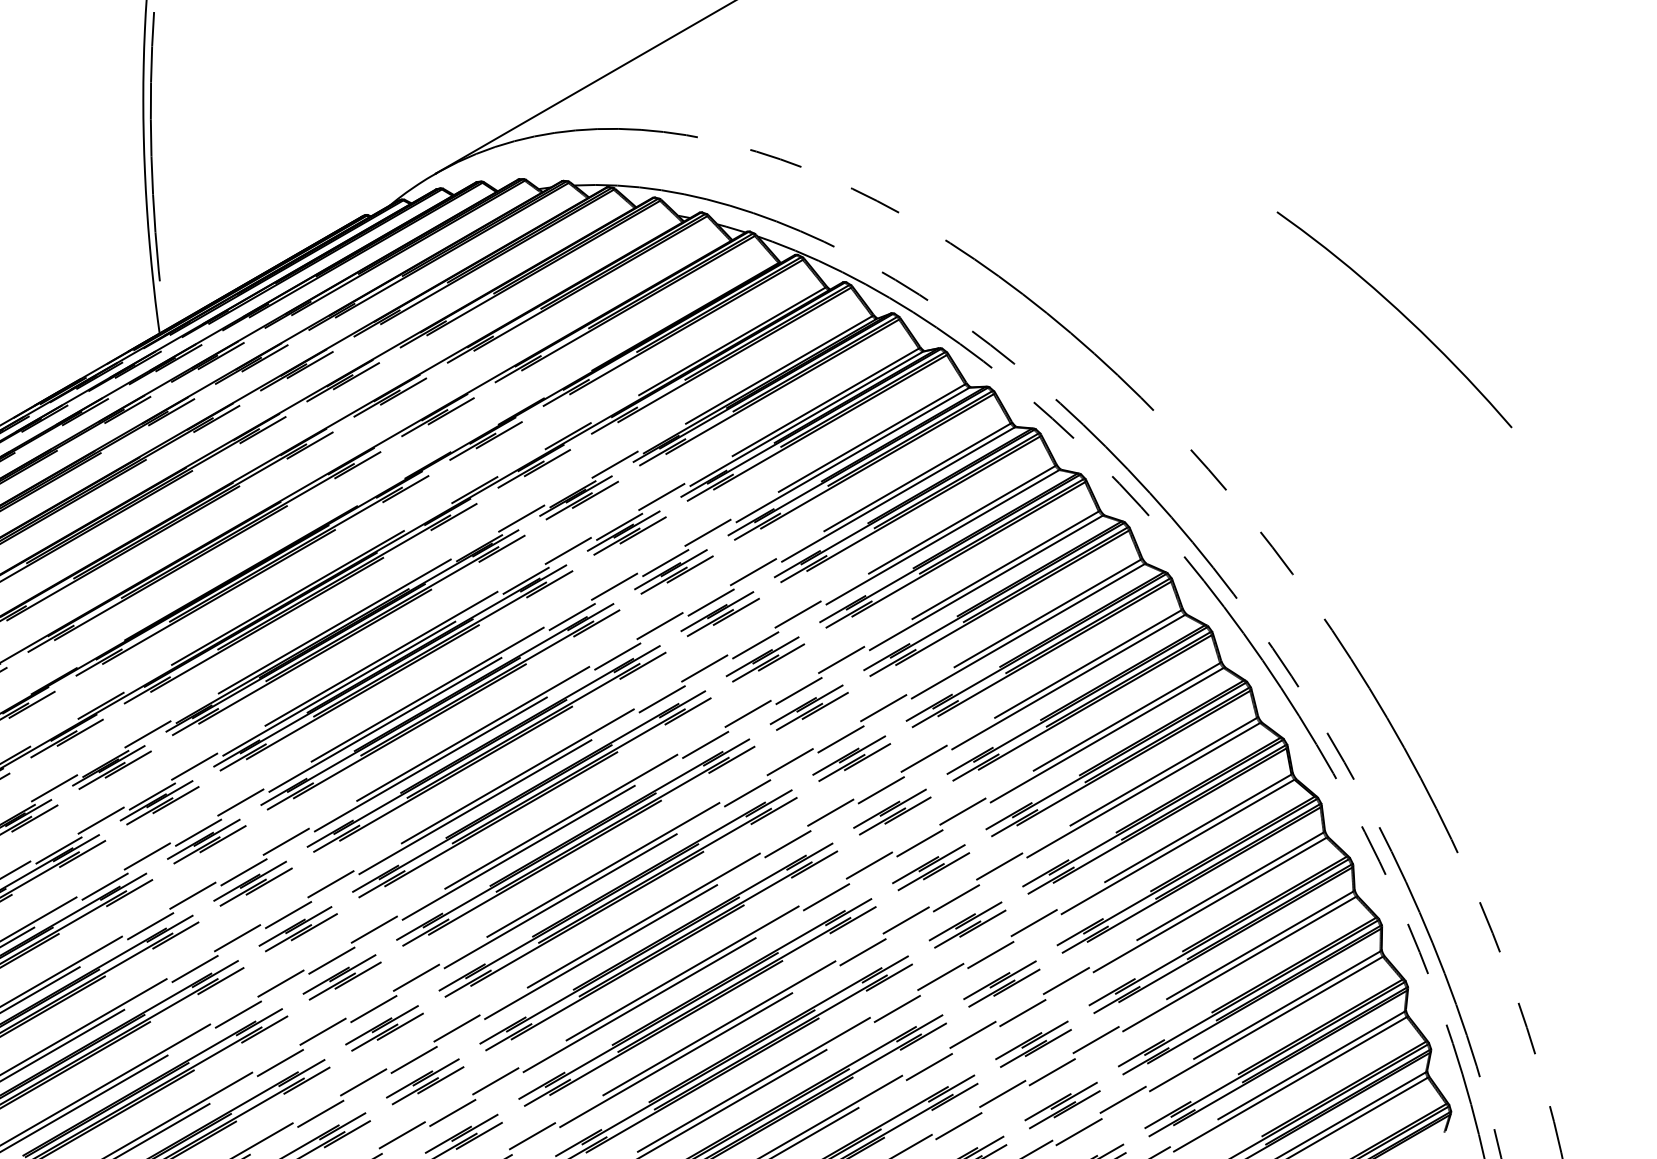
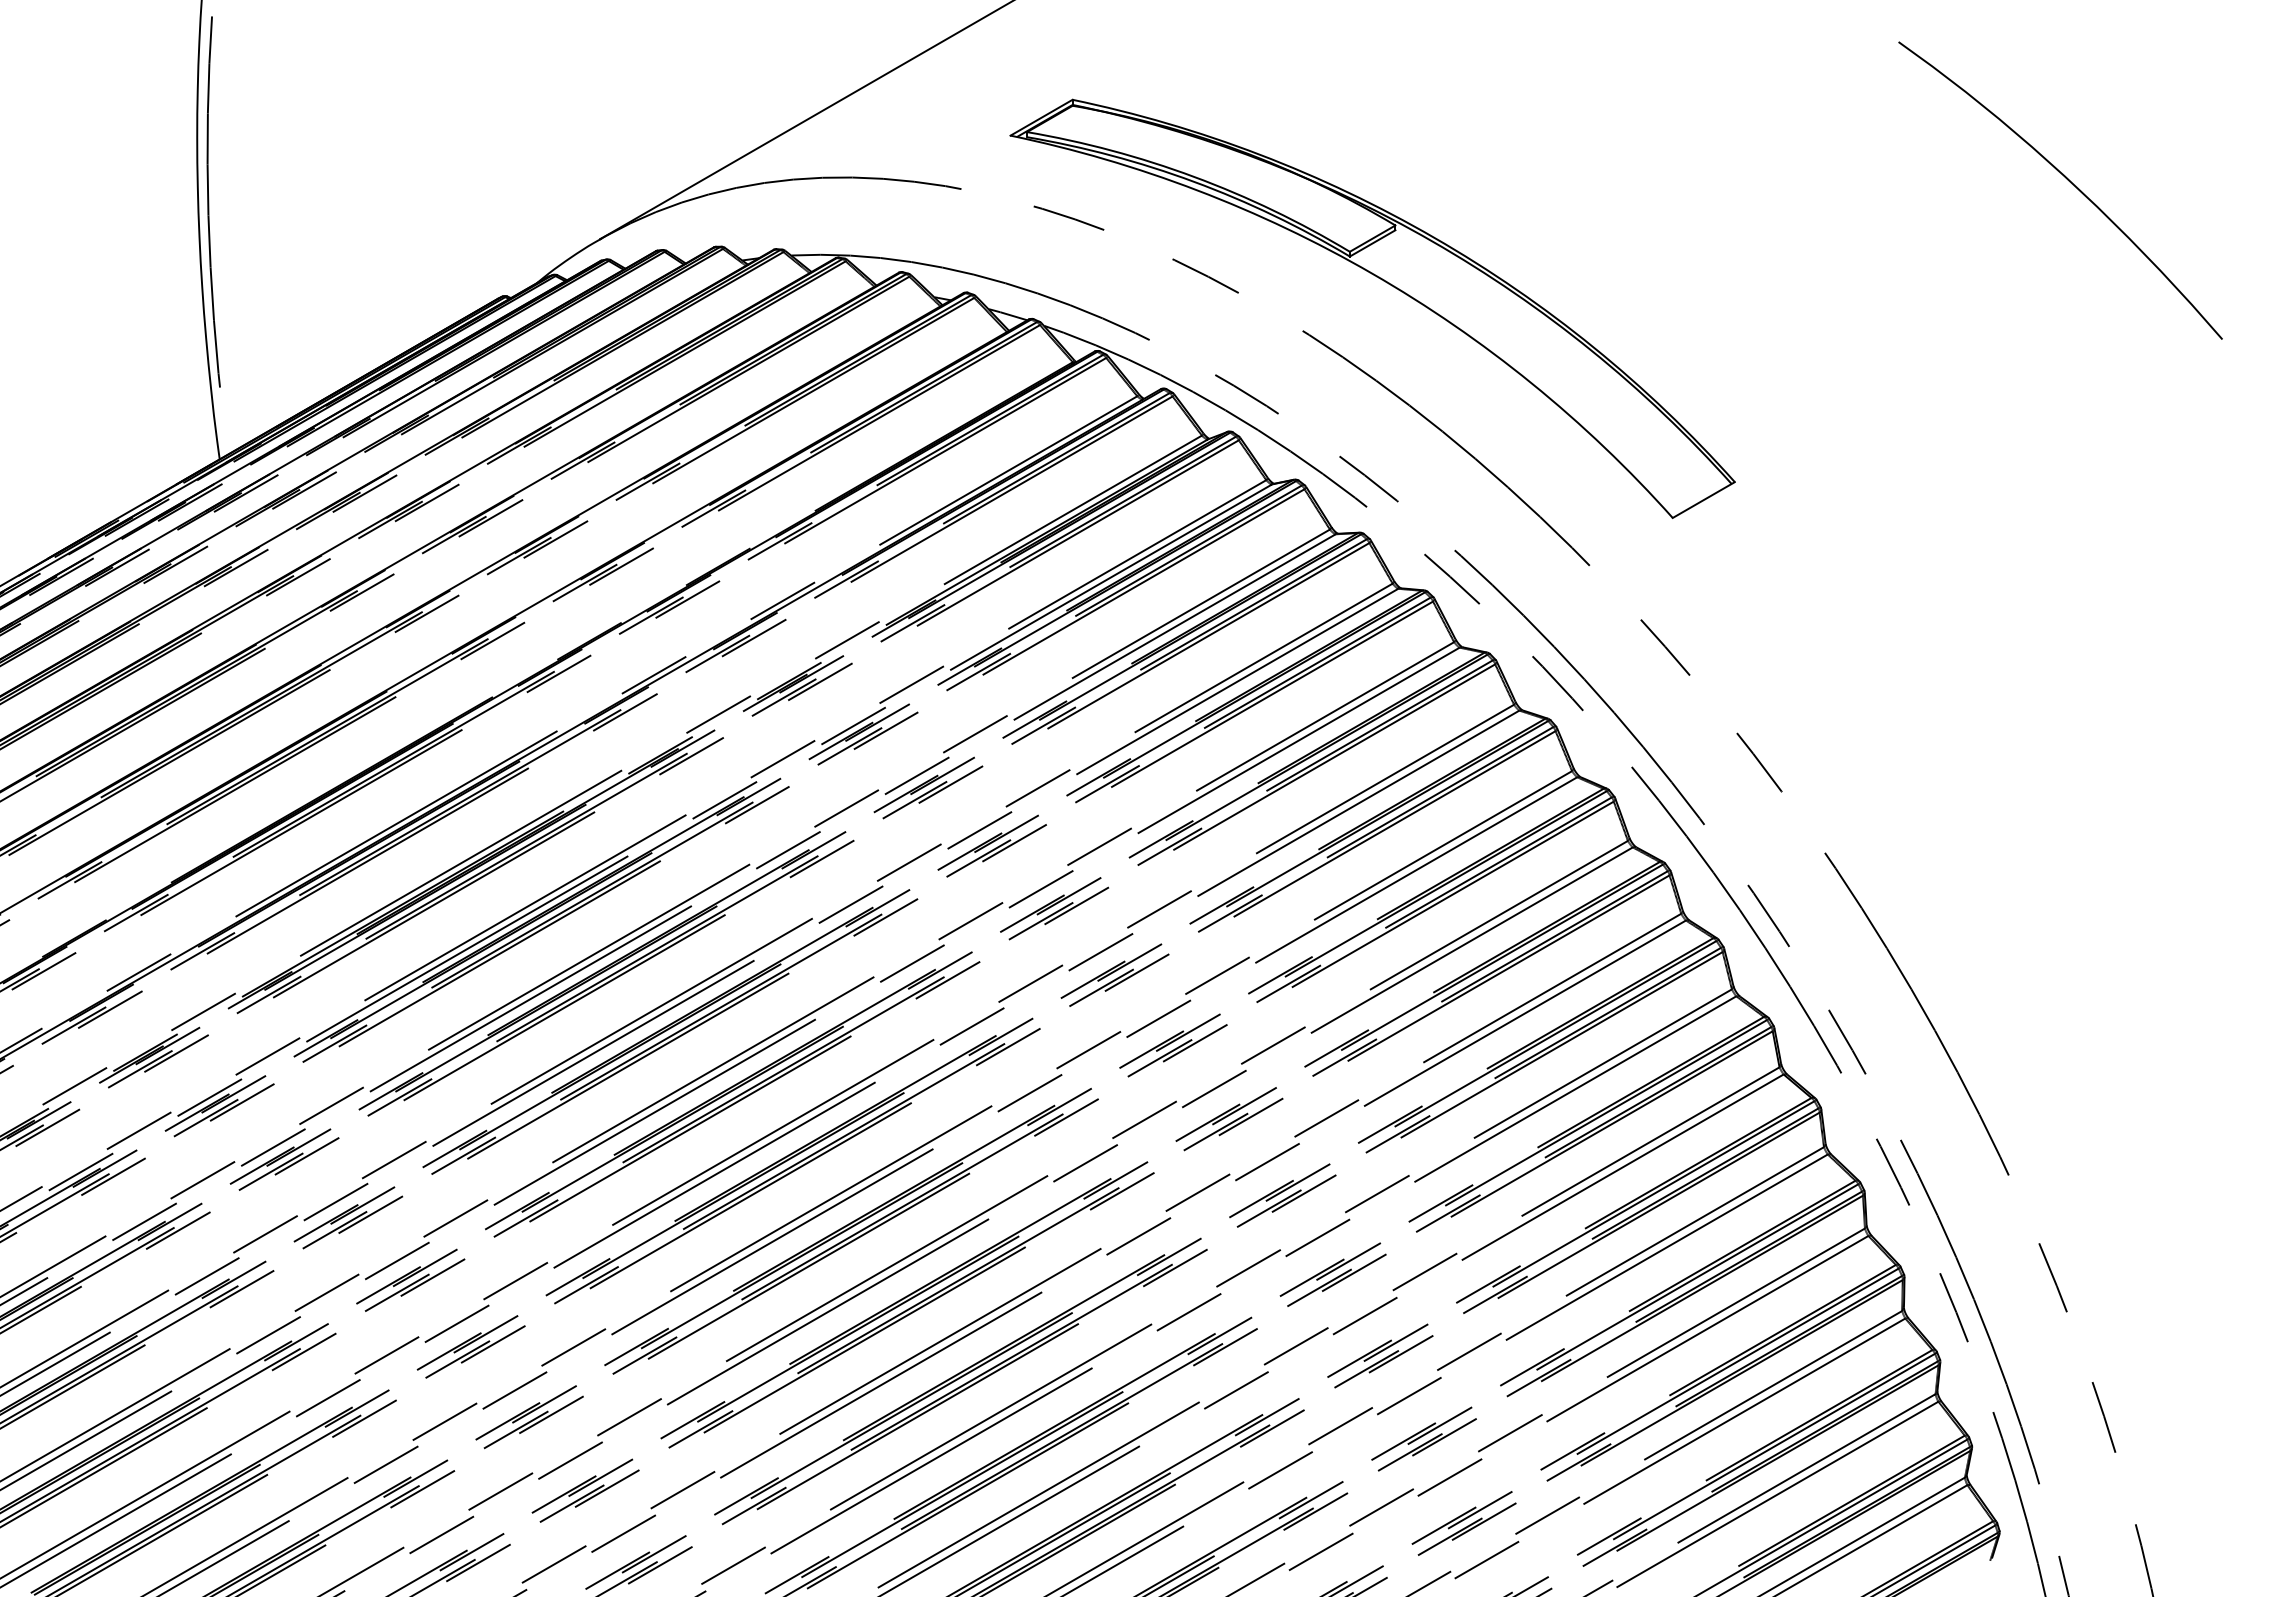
part: (1006, 205) -> (1386, 283), added
curve: (1400, 313) -> (2068, 181), moved

